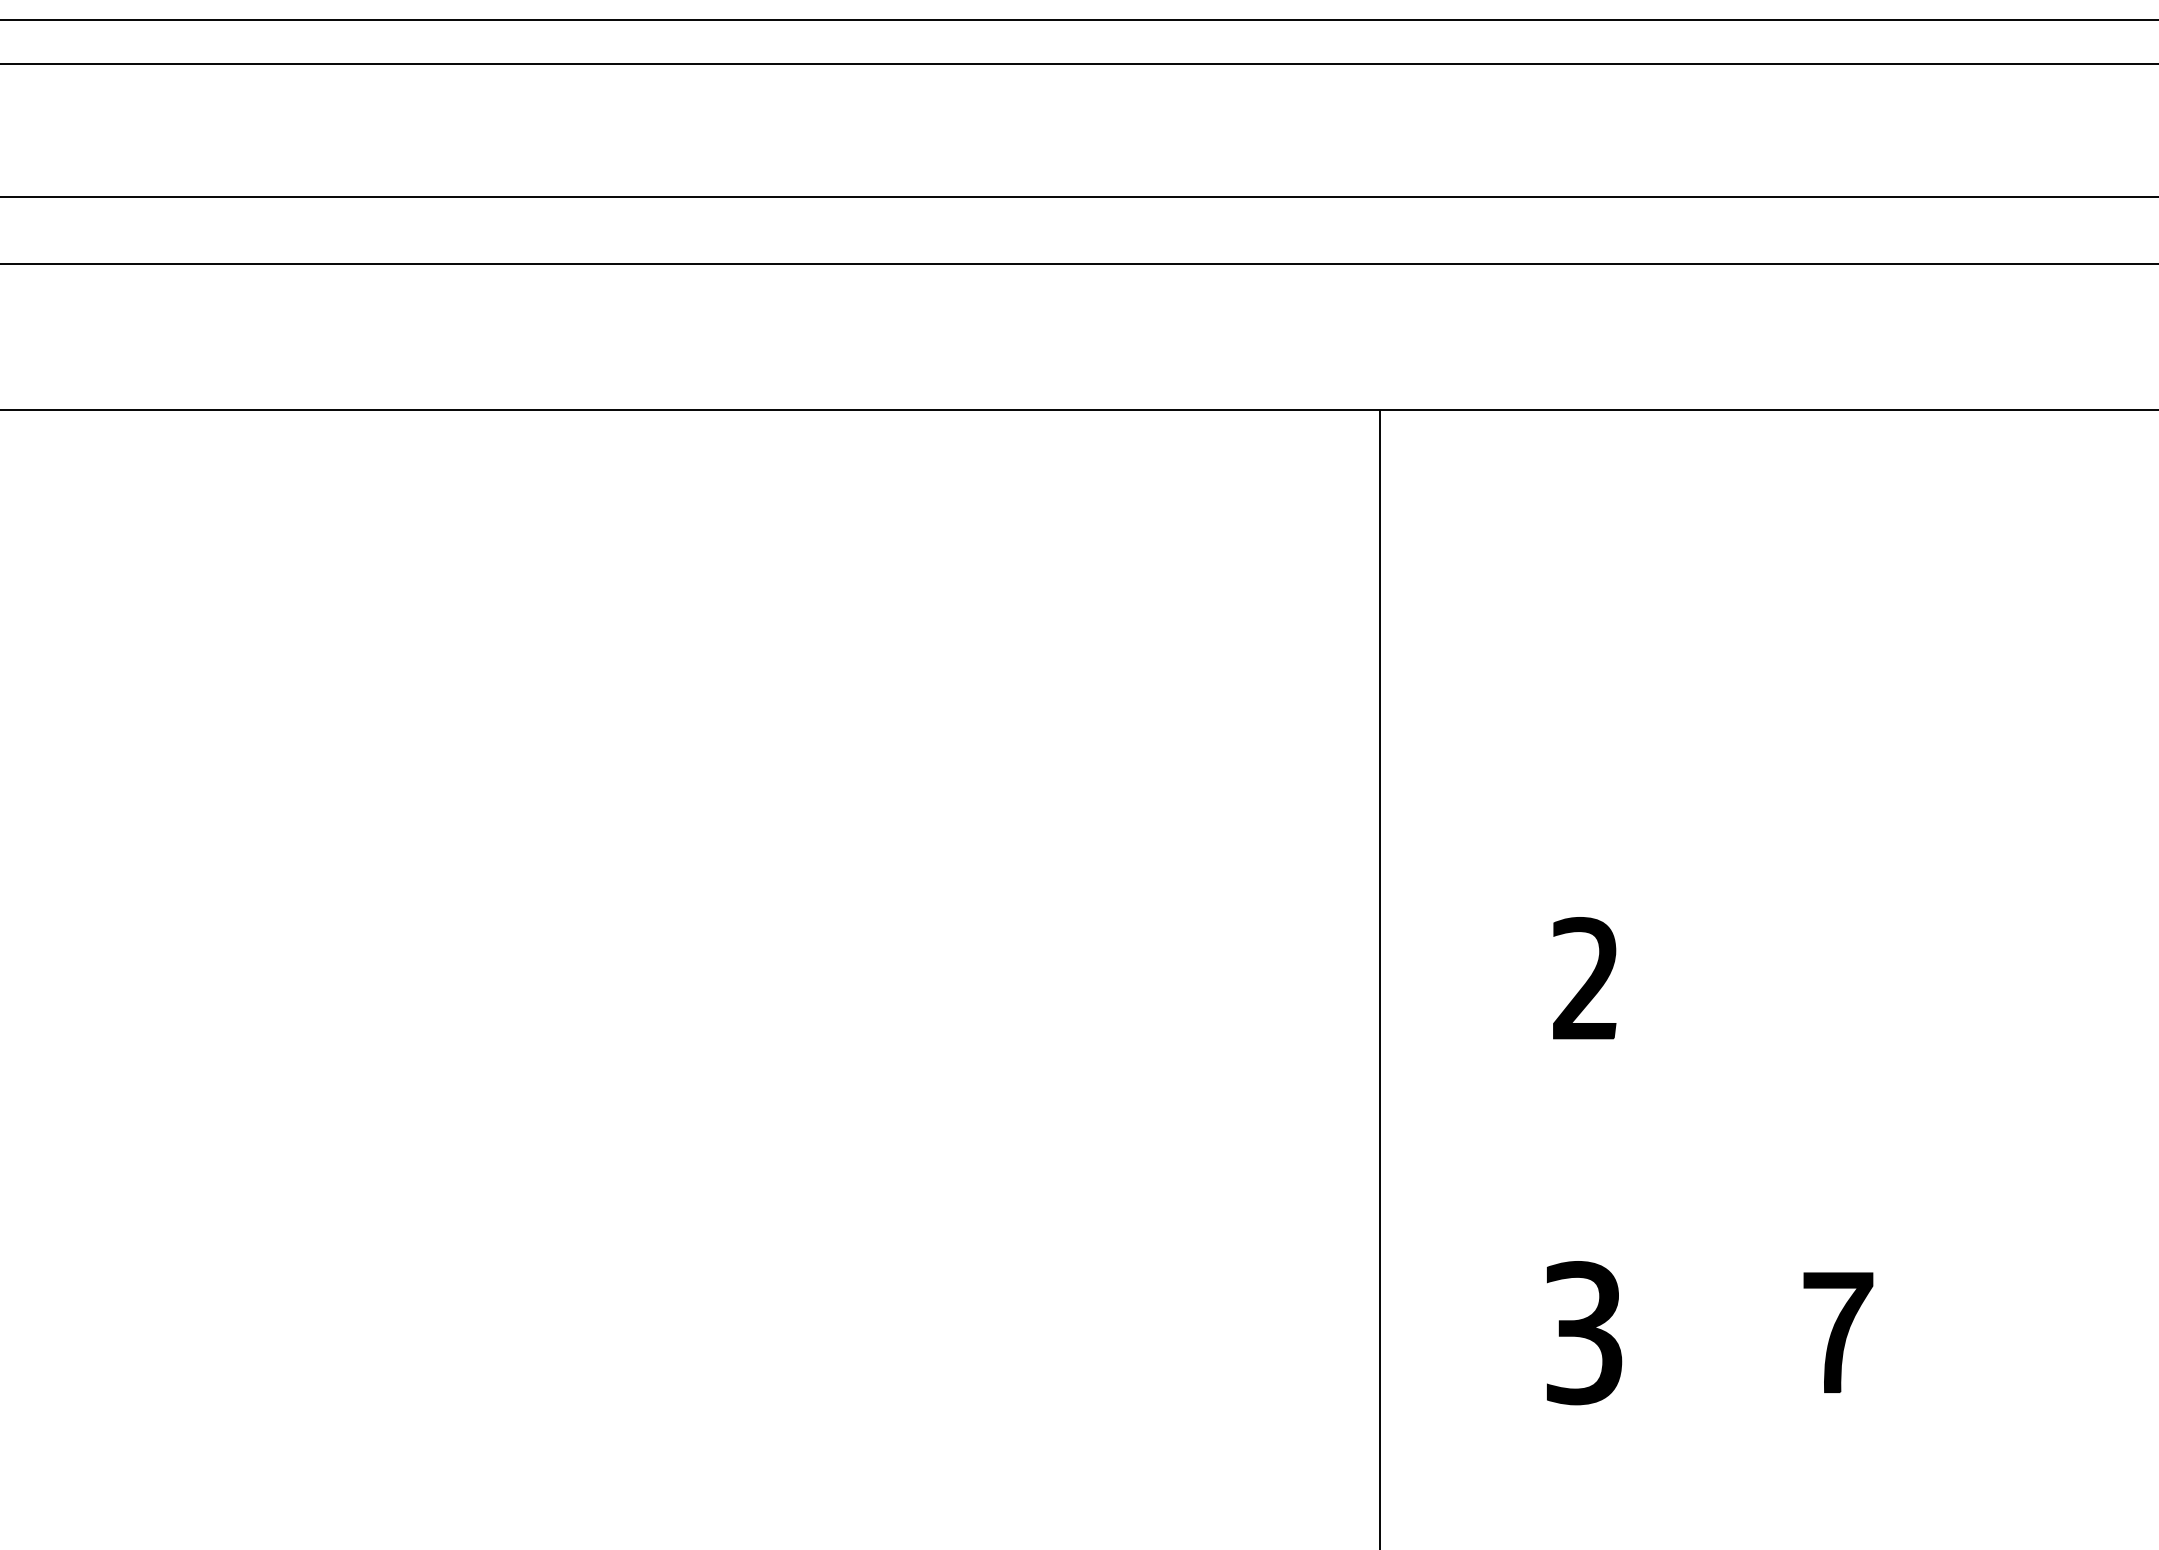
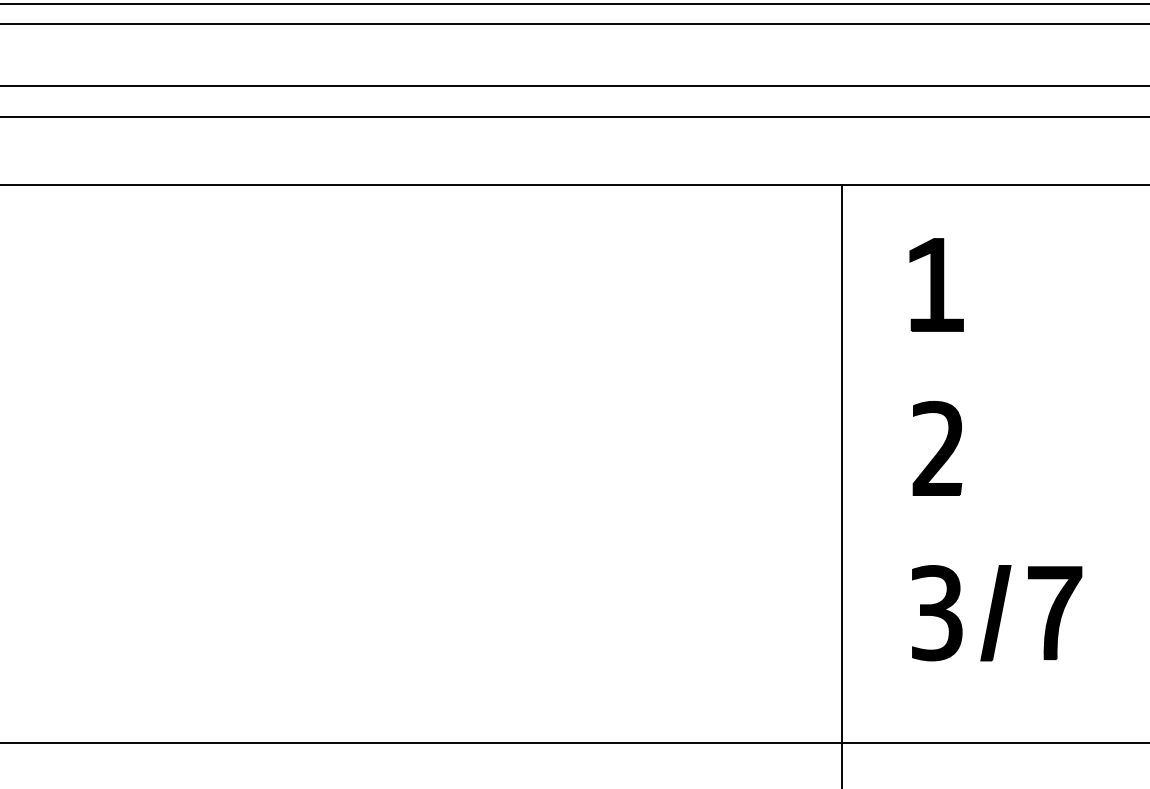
part: (1582, 624) -> (936, 284), added
part: (1584, 978) -> (937, 448), size x1.67
part: (1838, 1331) -> (1055, 612), size x1.67
part: (1584, 1333) -> (937, 613), size x1.43
part: (1709, 1333) -> (995, 613), added

